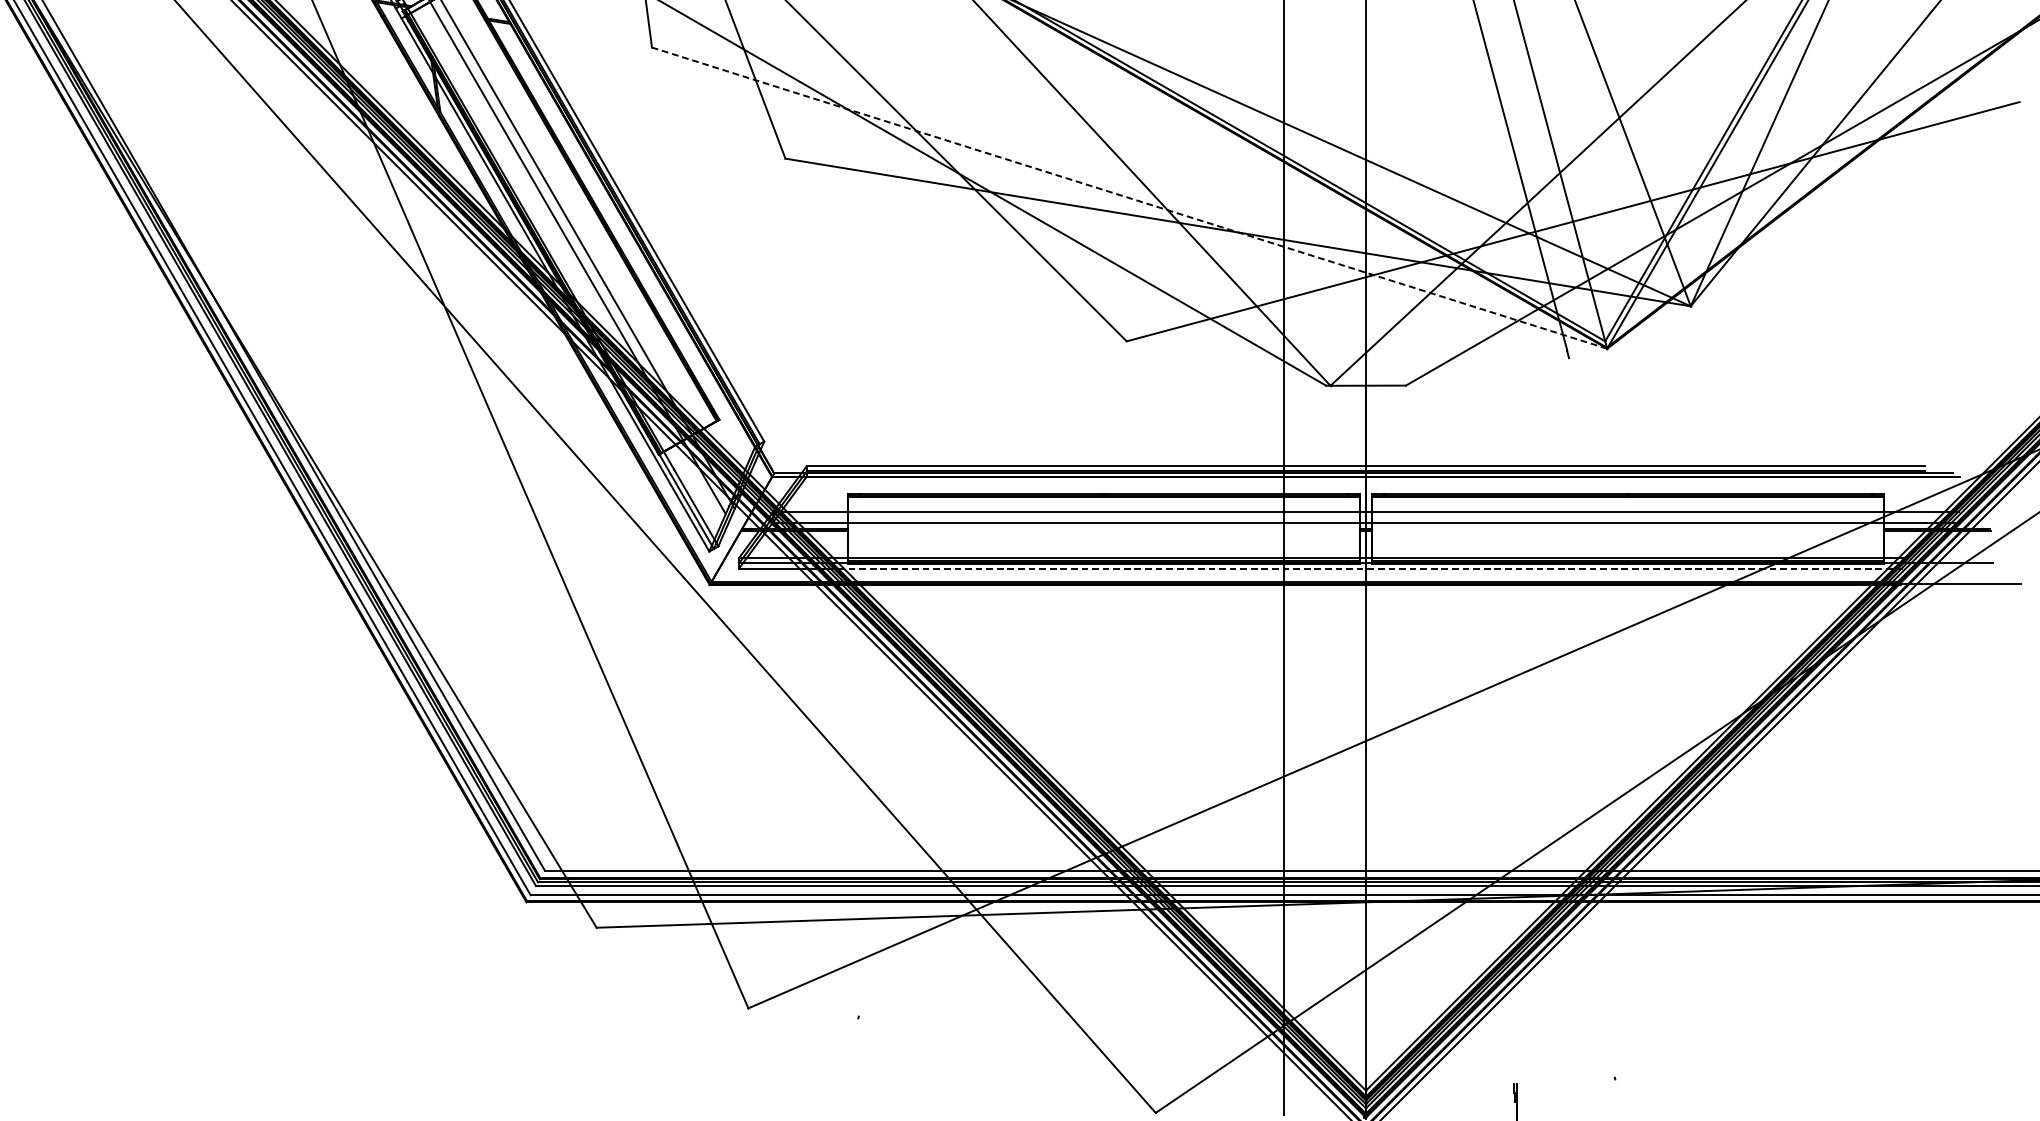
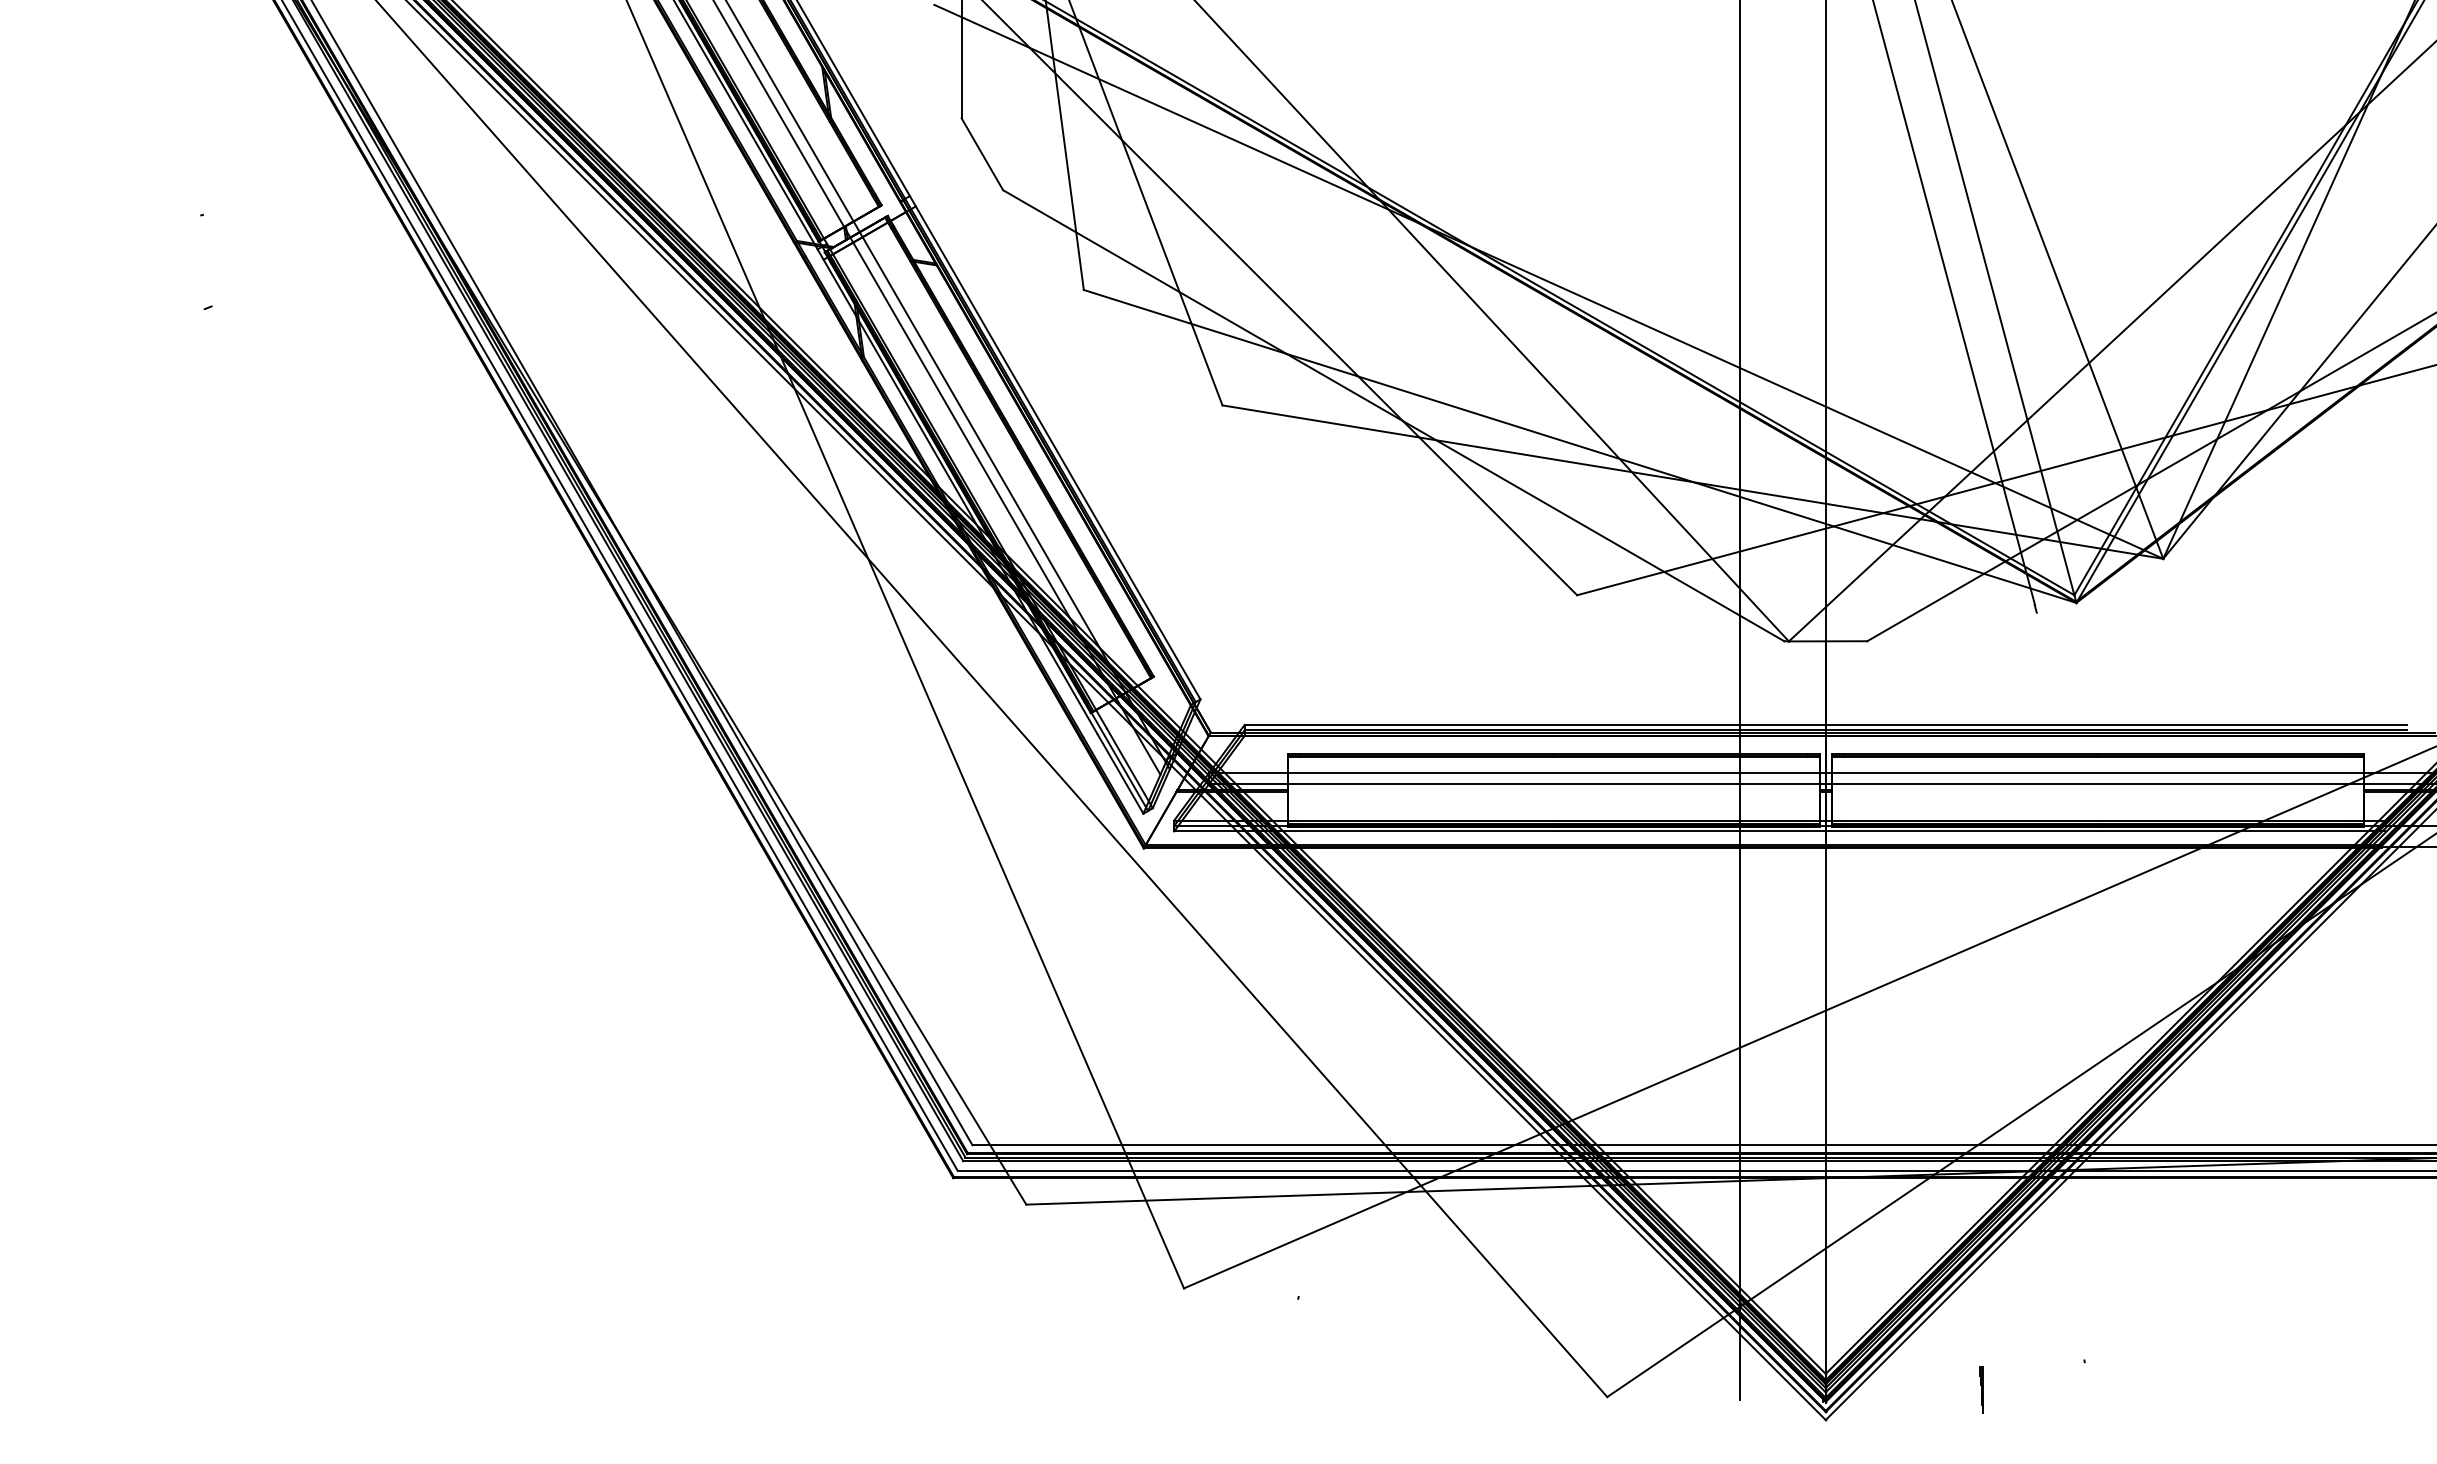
line: (1128, 198) -> (1579, 446), dashed -> solid
line: (1365, 568) -> (1825, 831), dashed -> solid

